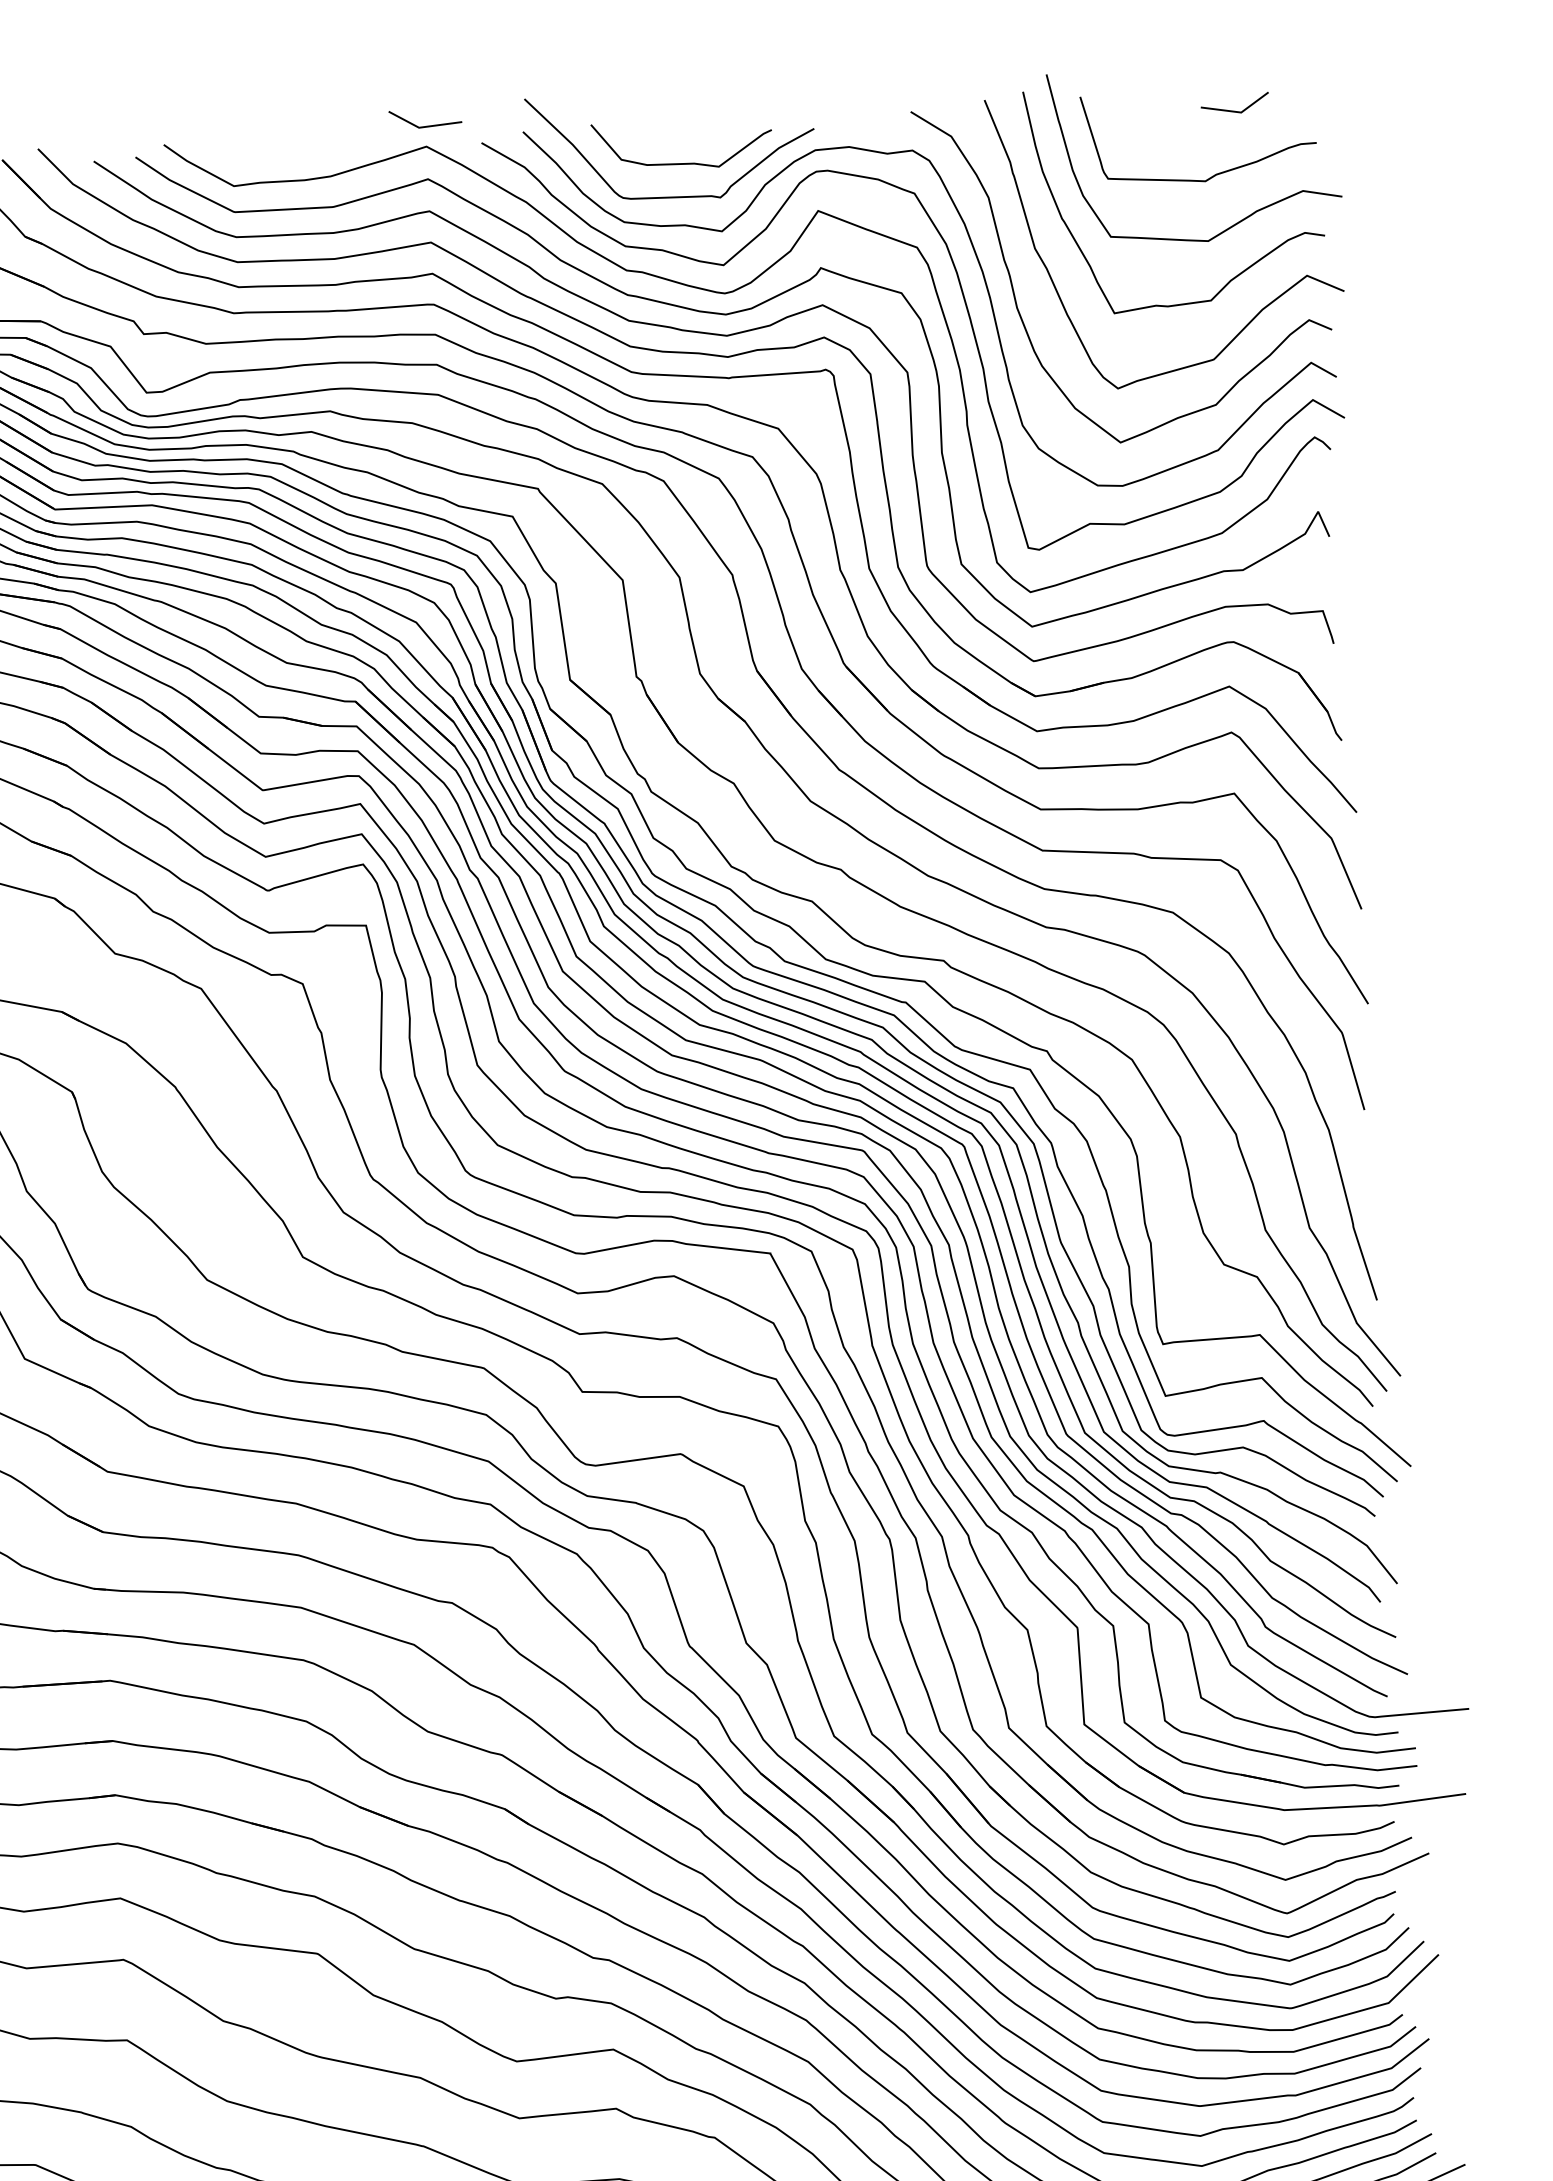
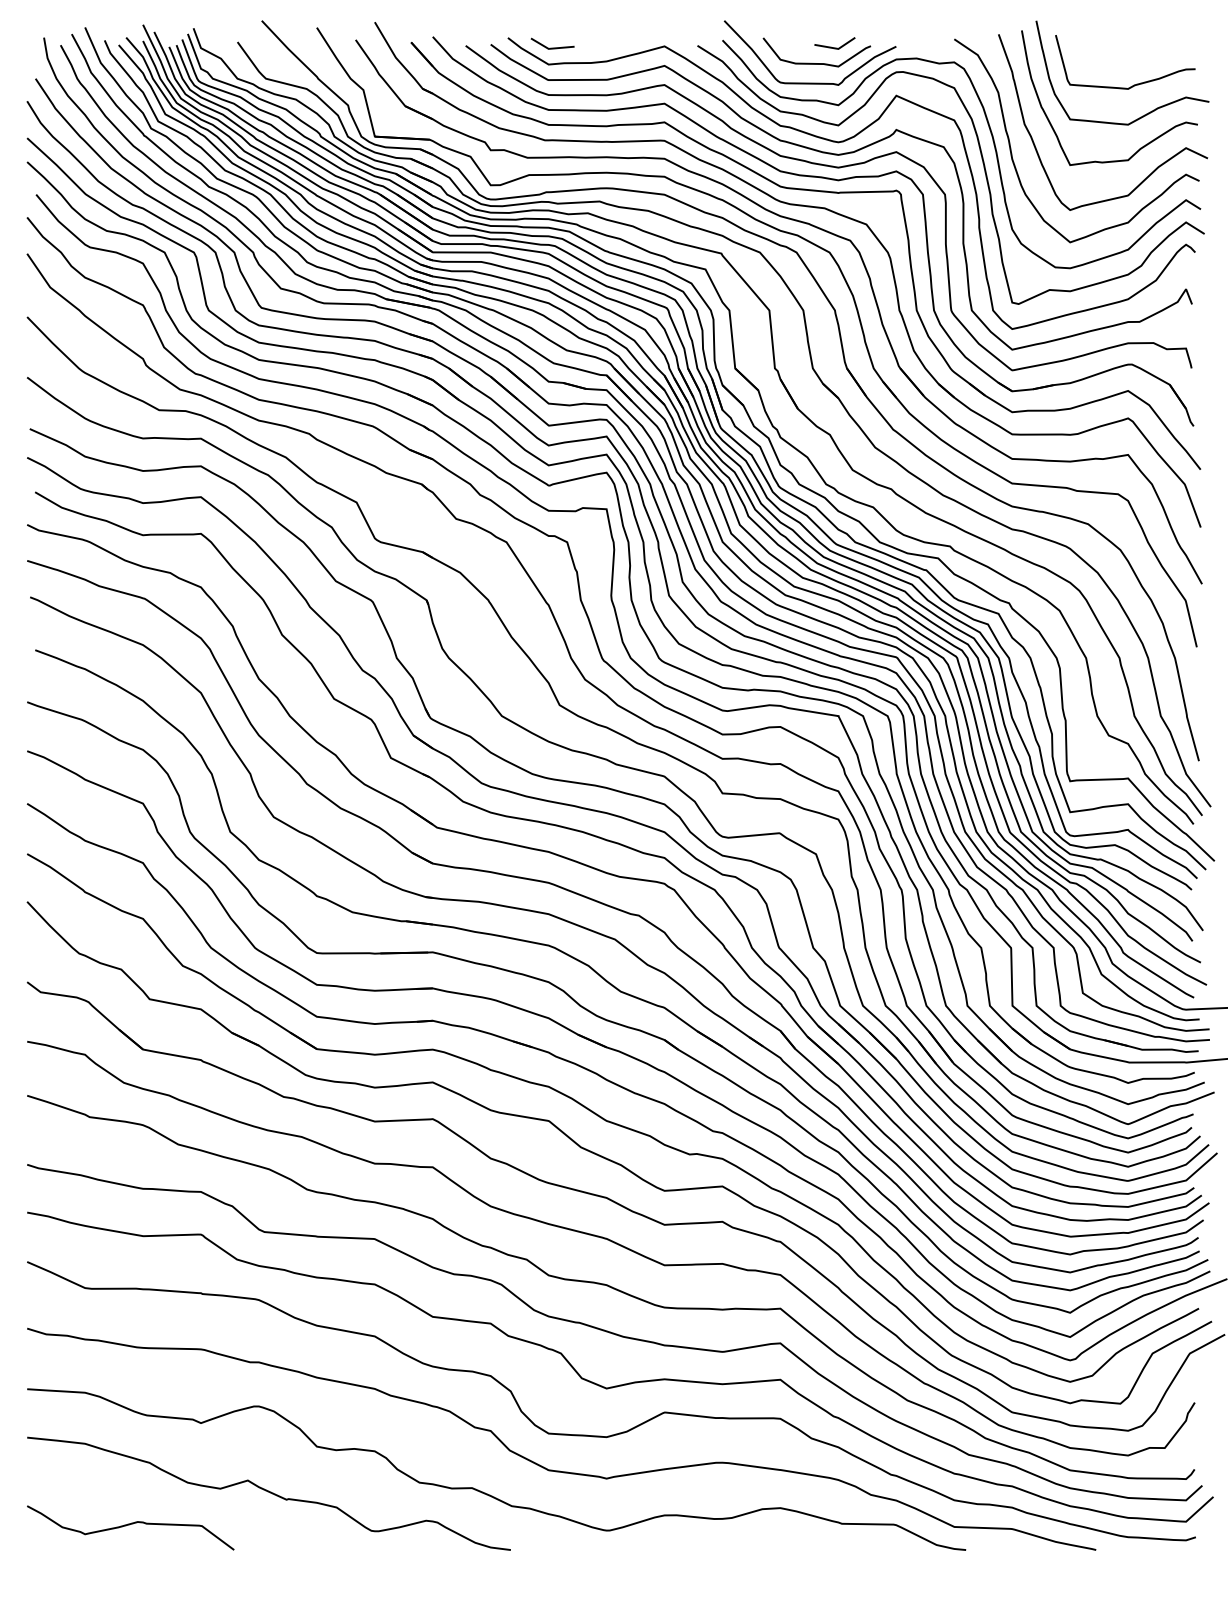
line: (1234, 110) -> (834, 47), moved
line: (425, 125) -> (552, 47), moved

